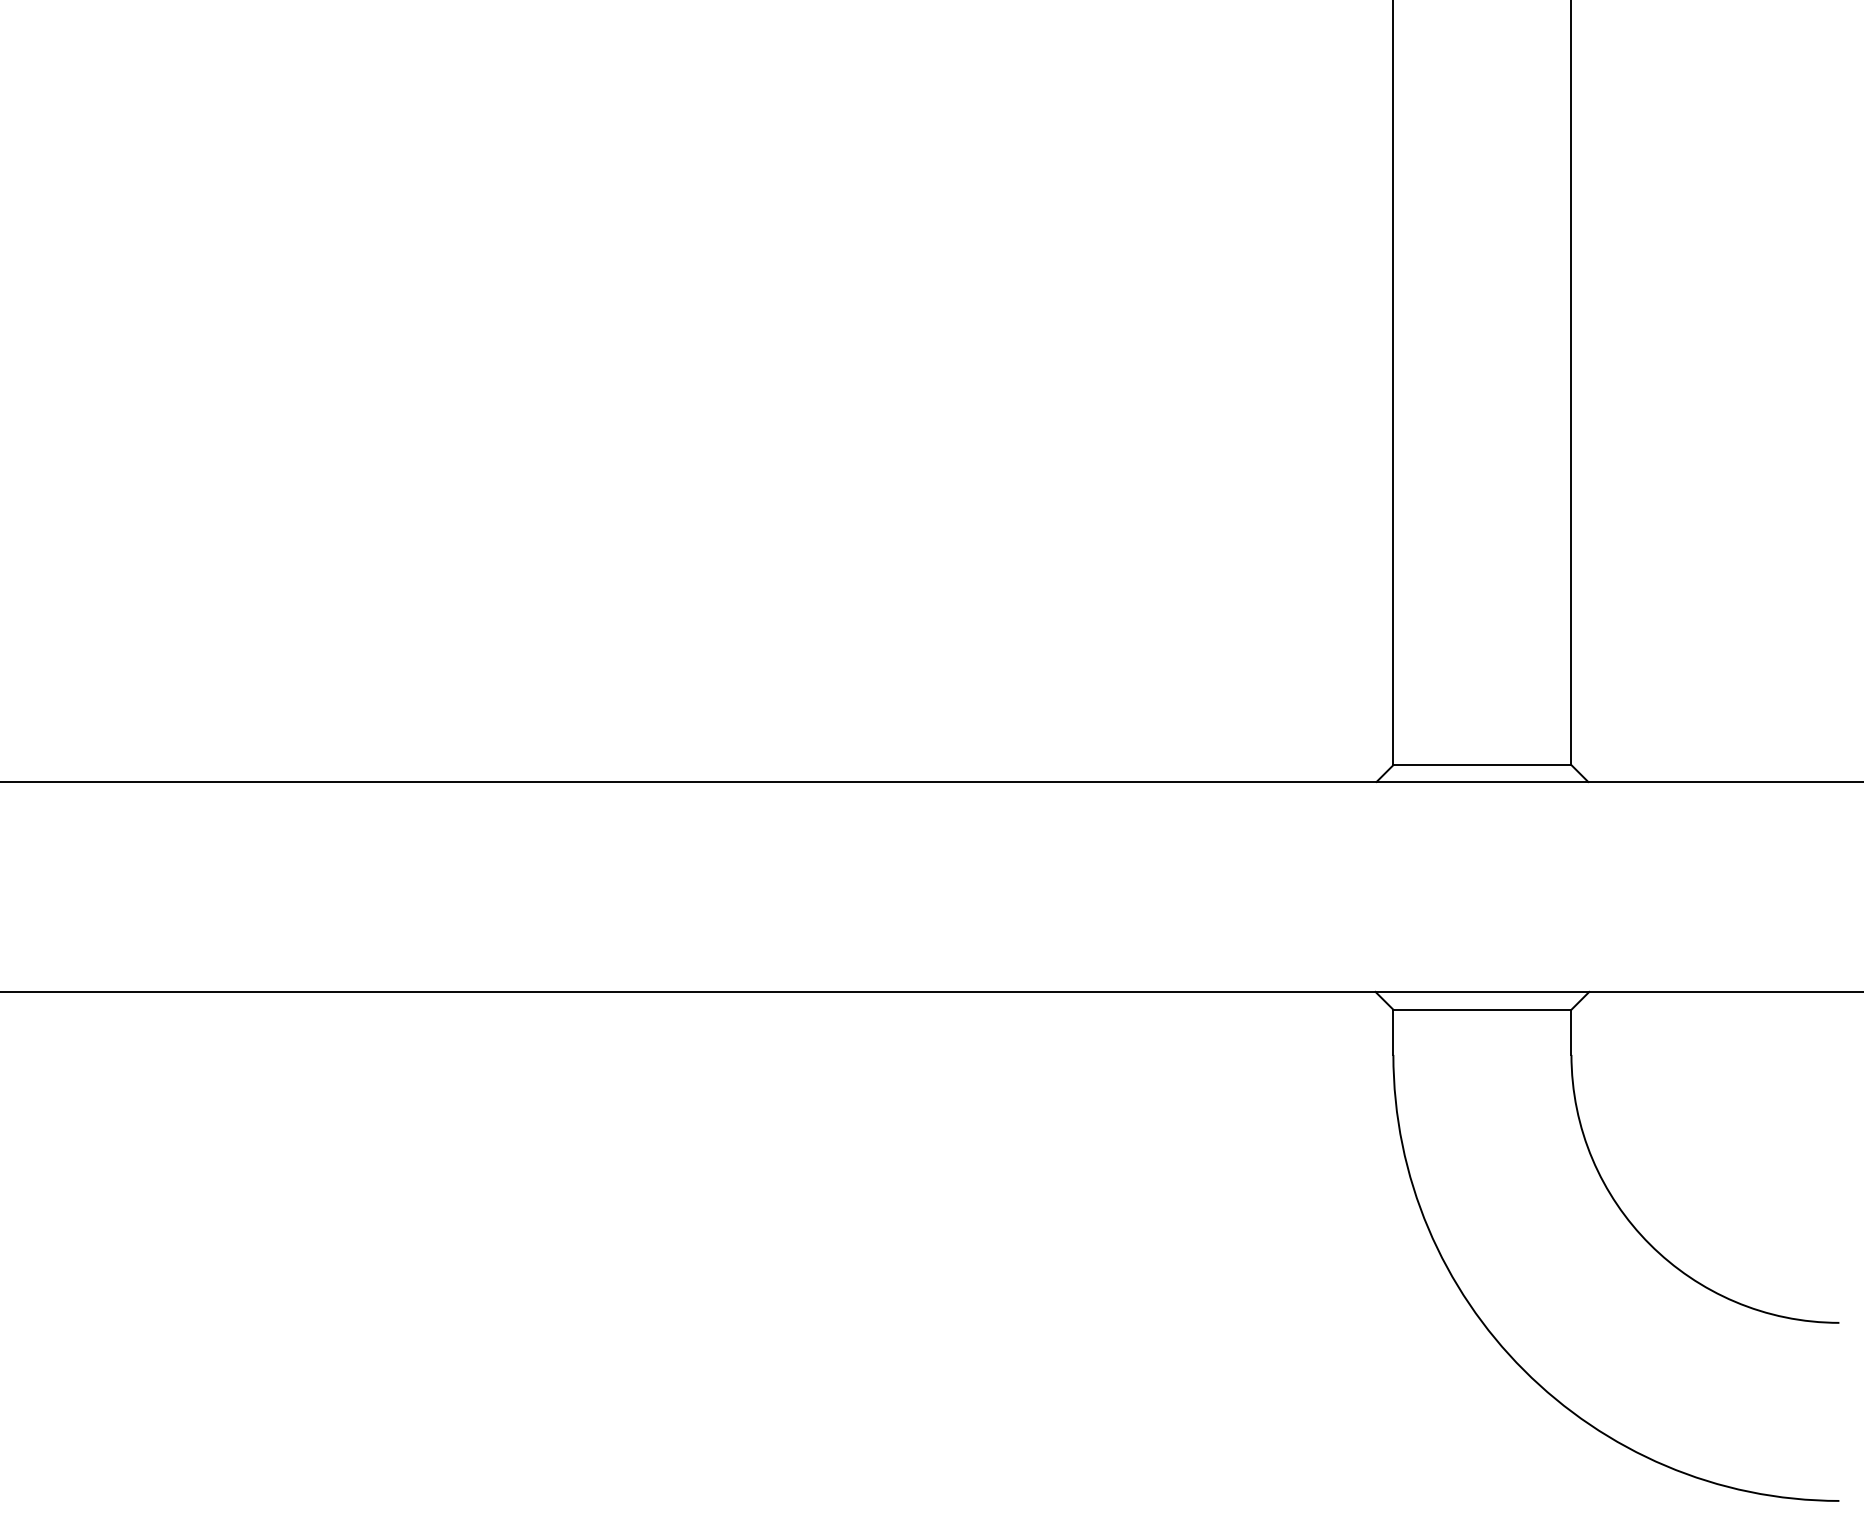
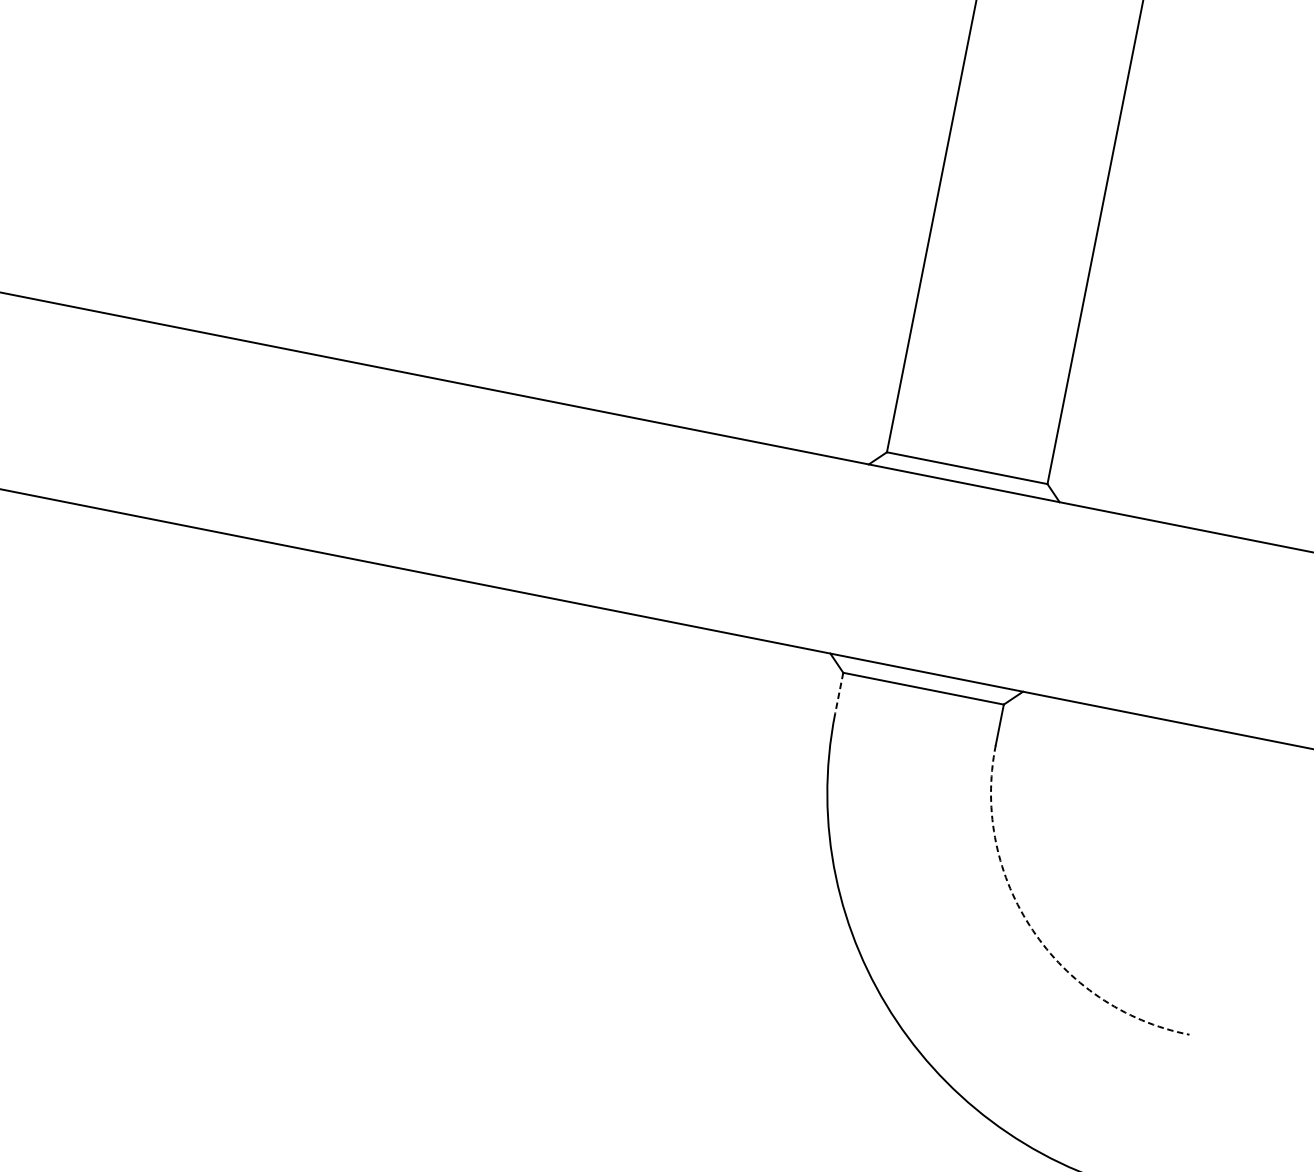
line: (1393, 1032) -> (839, 693), solid -> dashed
arc: (1649, 1244) -> (1032, 930), solid -> dashed

